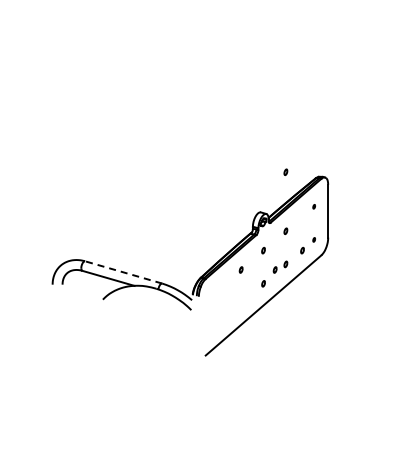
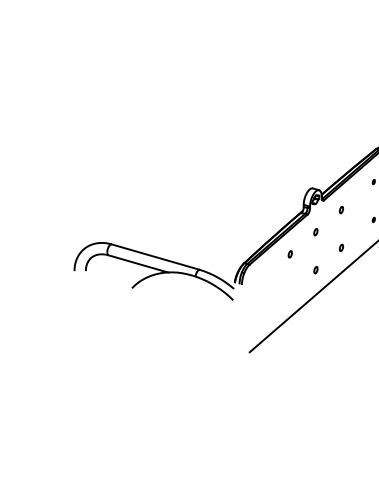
part: (285, 171) -> (341, 141), removed
part: (302, 250) -> (360, 232), removed
part: (274, 269) -> (328, 253), removed
line: (123, 272) -> (155, 257), dashed -> solid

